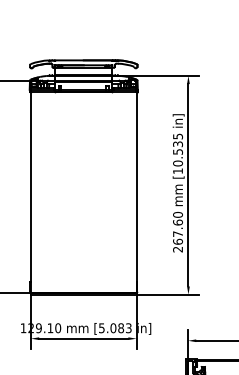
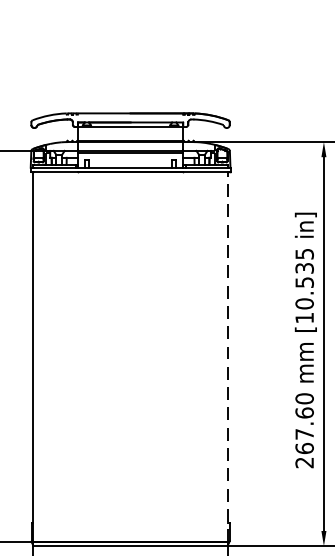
line: (136, 191) -> (227, 355), solid -> dashed

